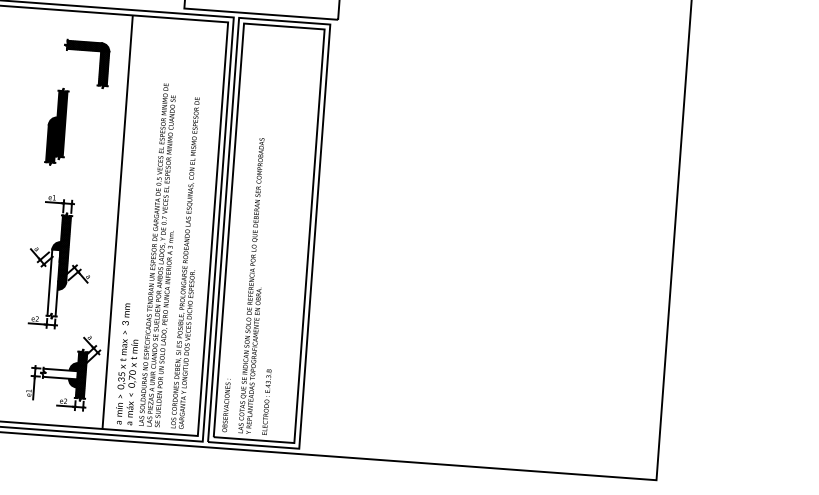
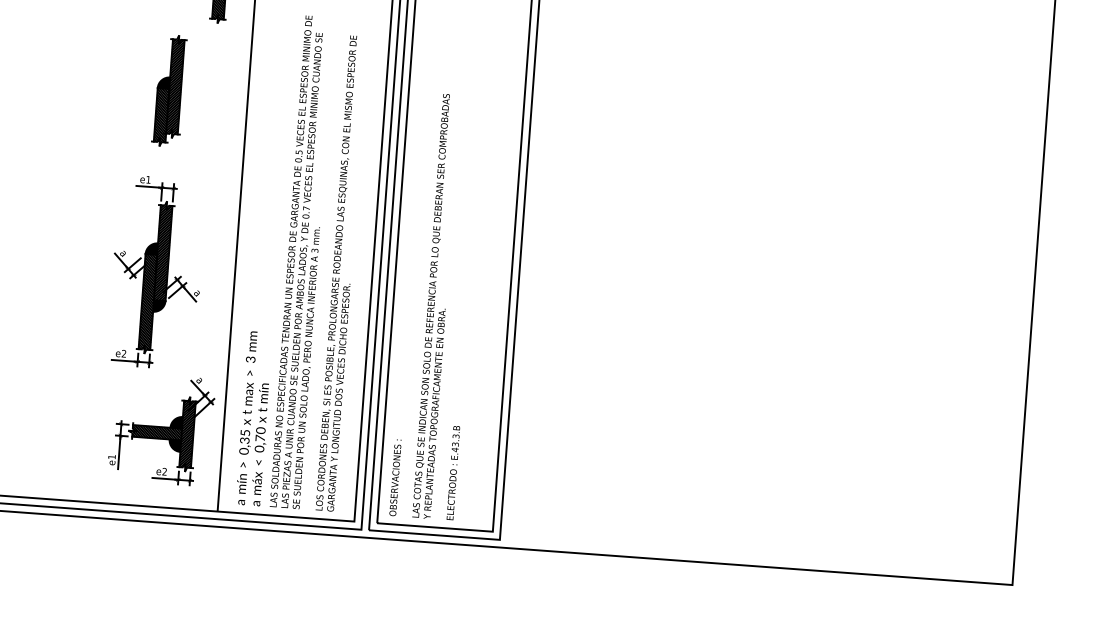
part: (56, 126) -> (168, 90), moved
hatch: (53, 283) -> (147, 302), added
hatch: (59, 373) -> (155, 431), added

